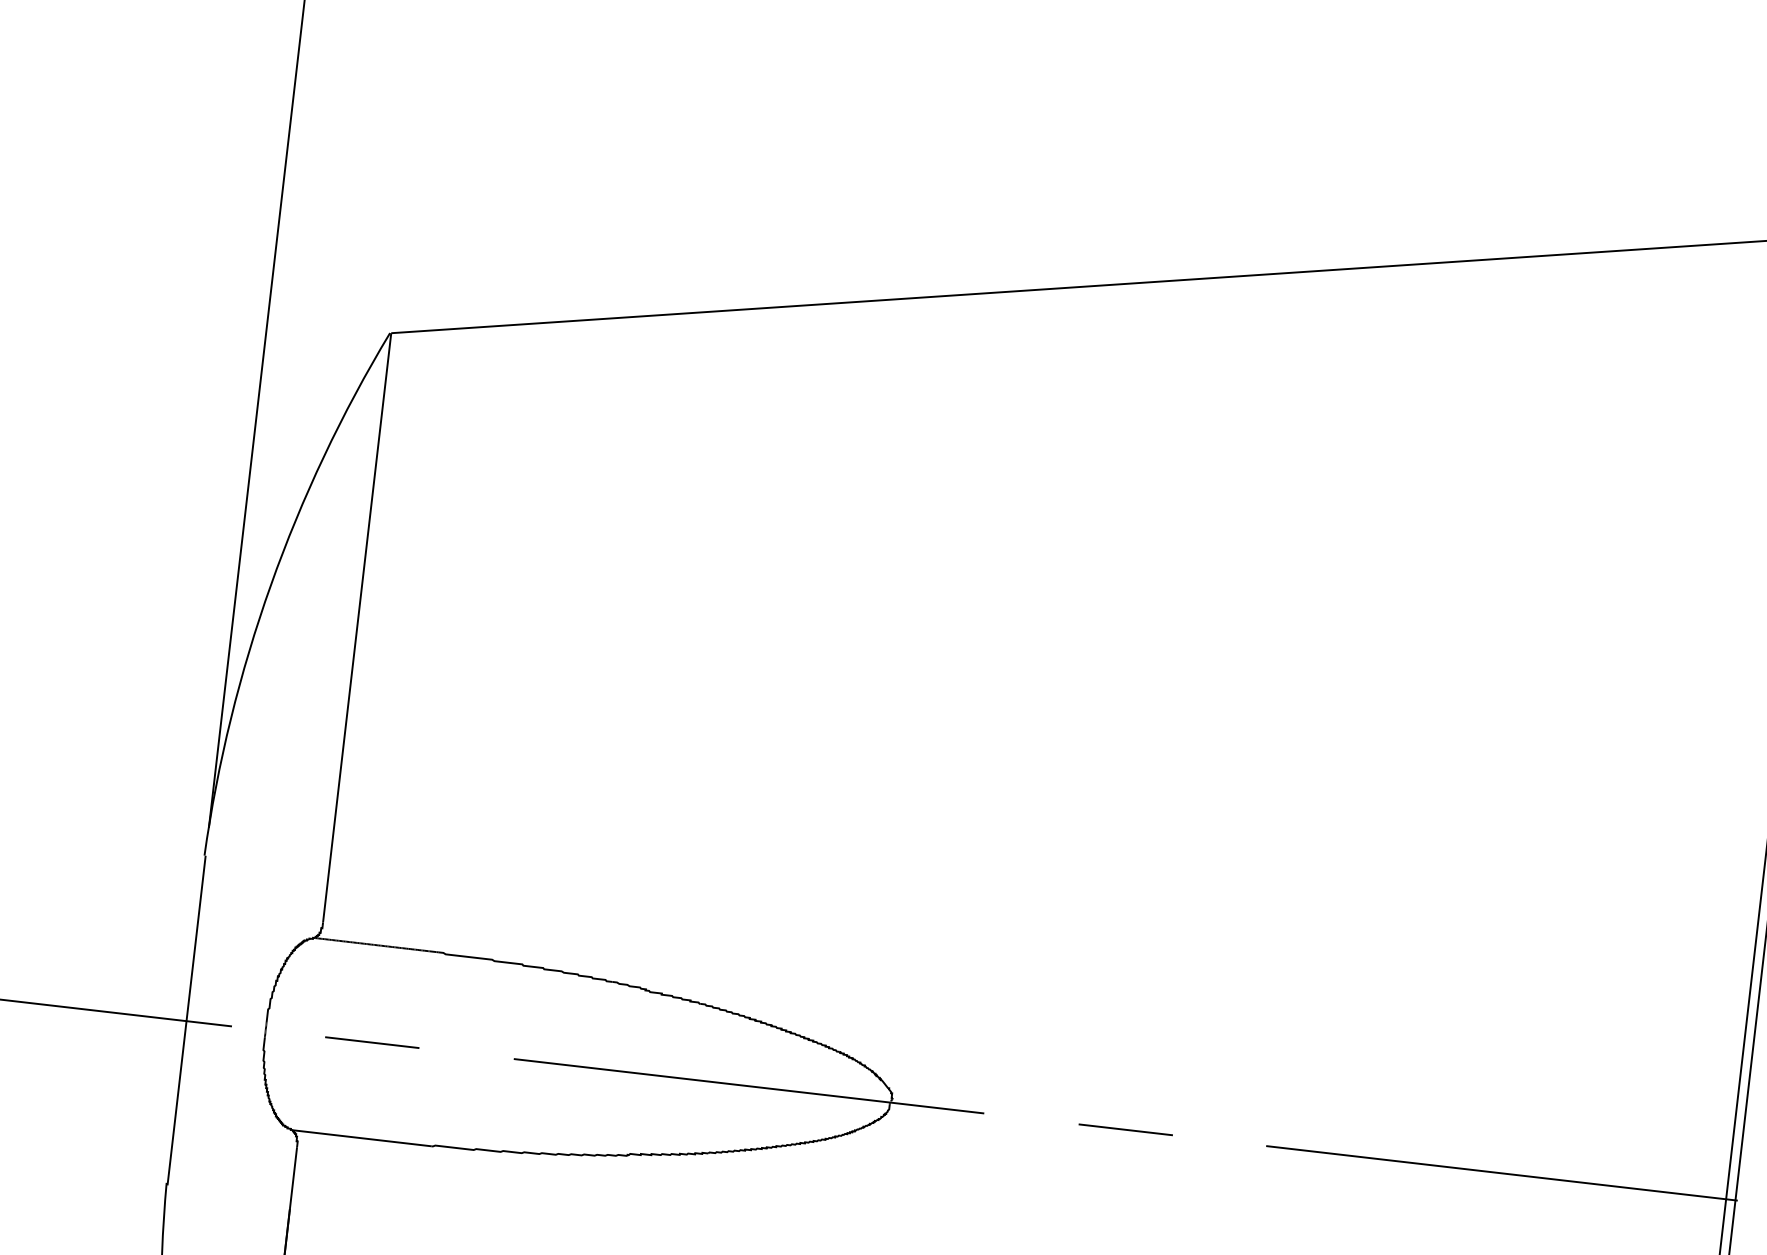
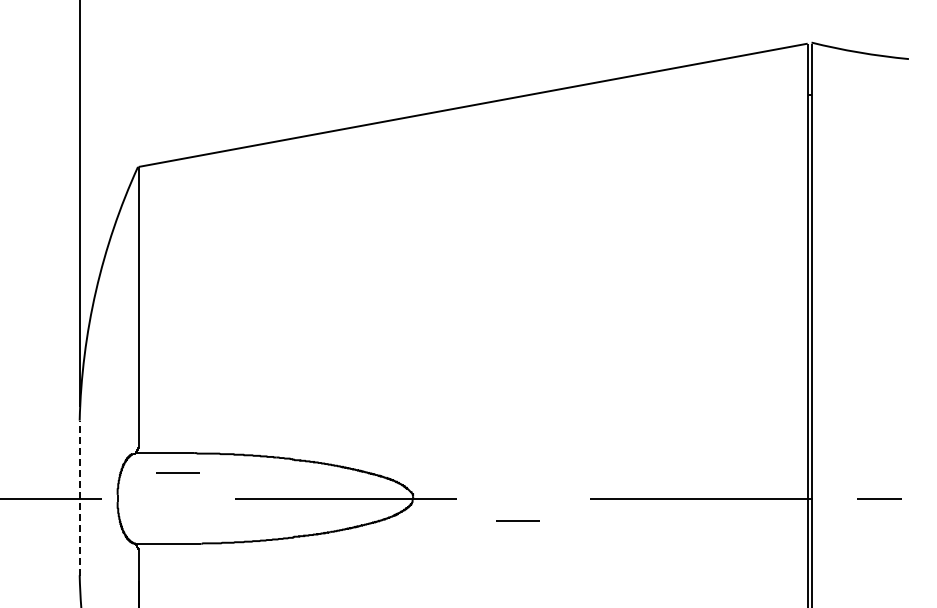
line: (187, 1020) -> (80, 498), solid -> dashed
line: (371, 1041) -> (177, 472), moved
line: (1124, 1129) -> (517, 520), moved

